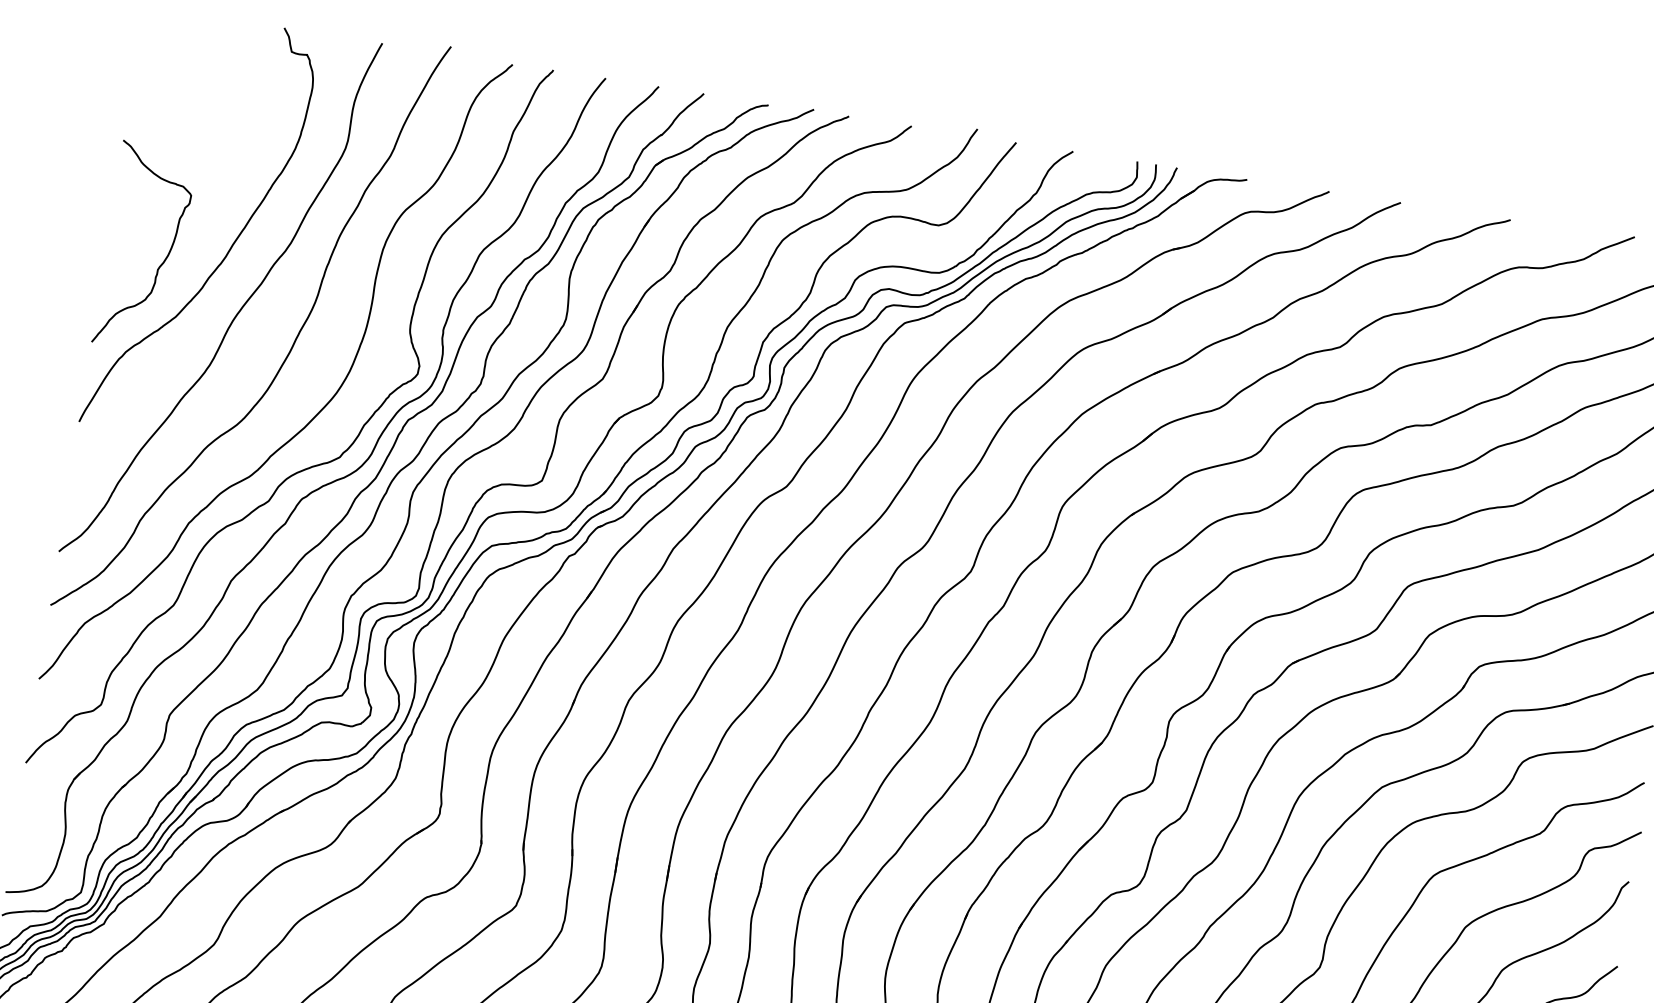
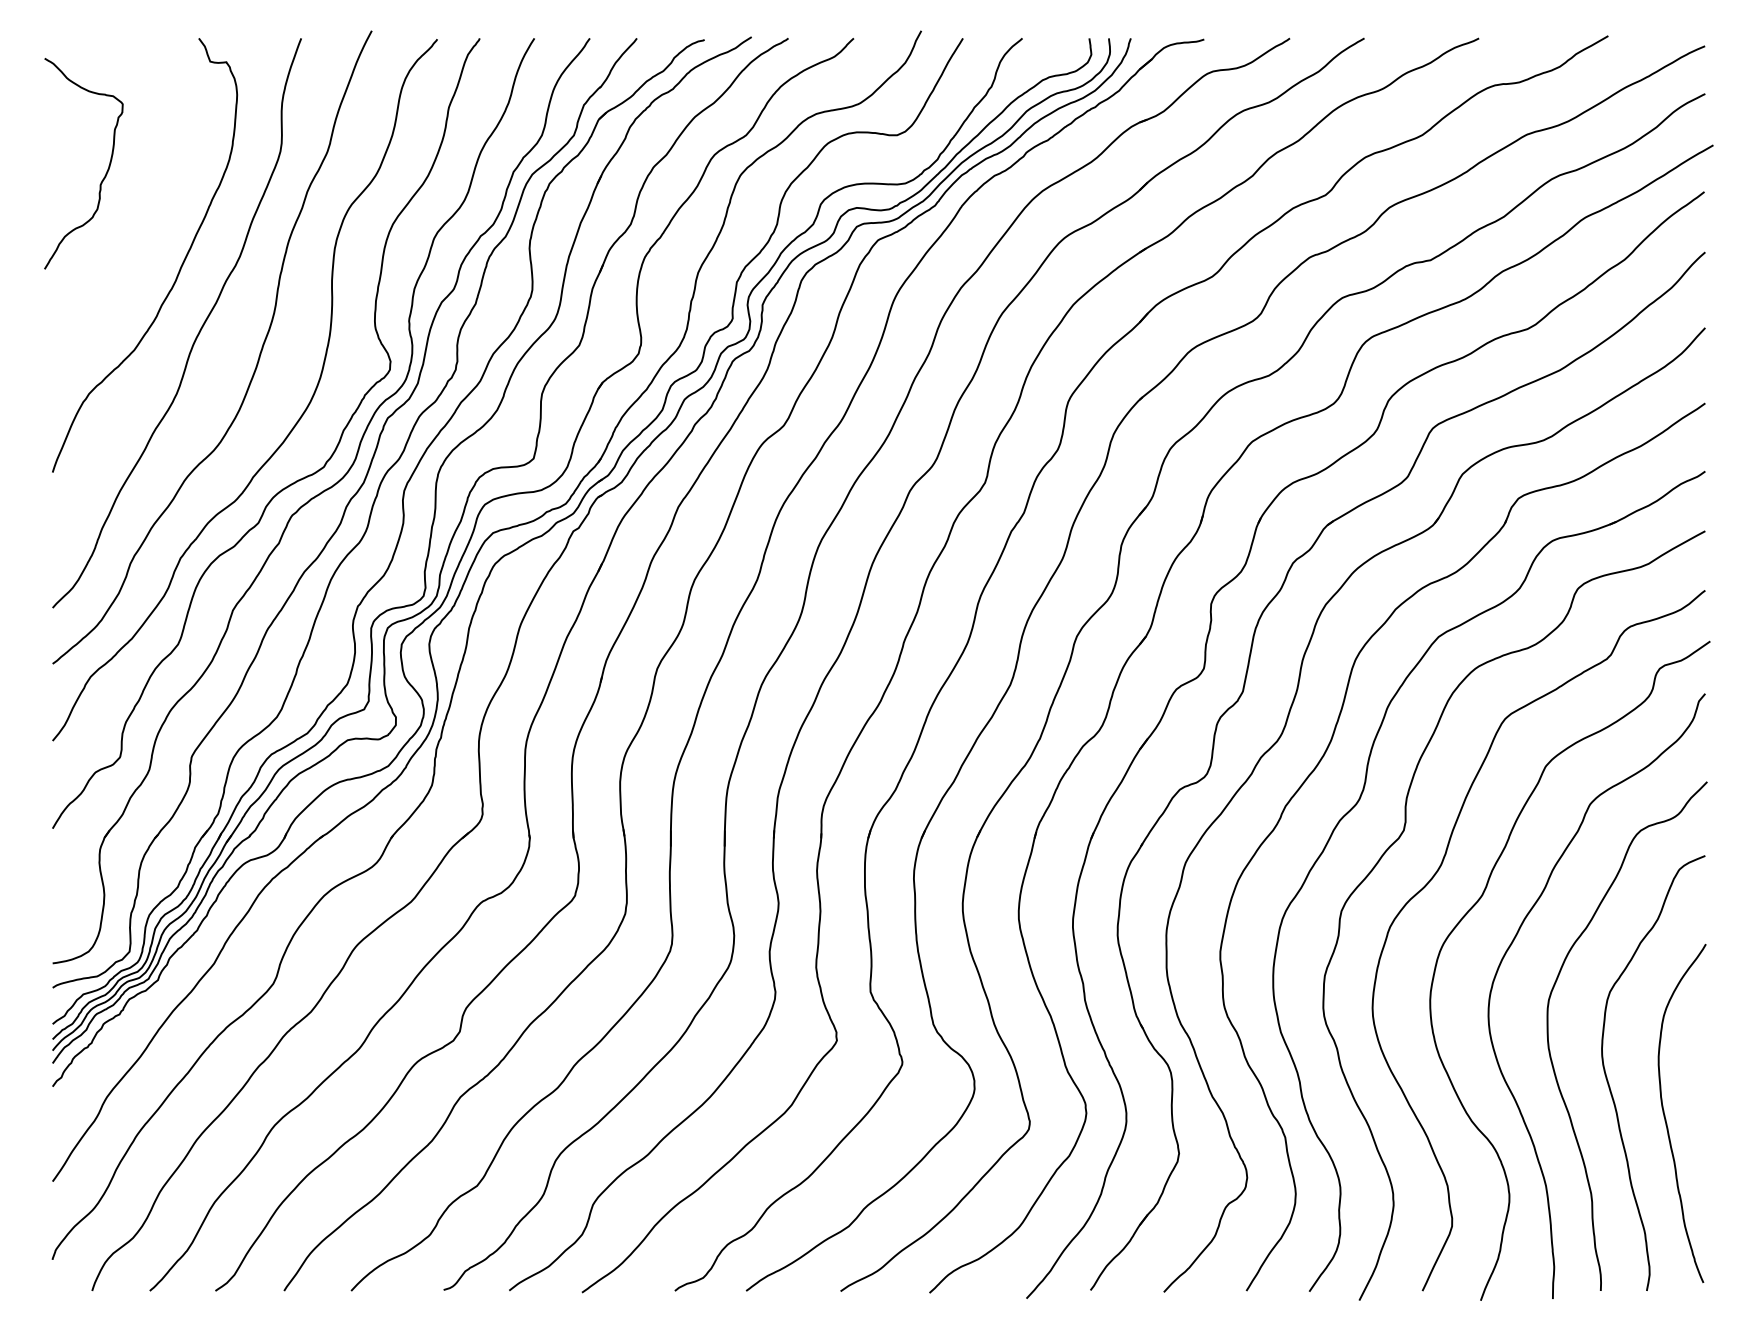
curve: (164, 259) -> (105, 173), moved

